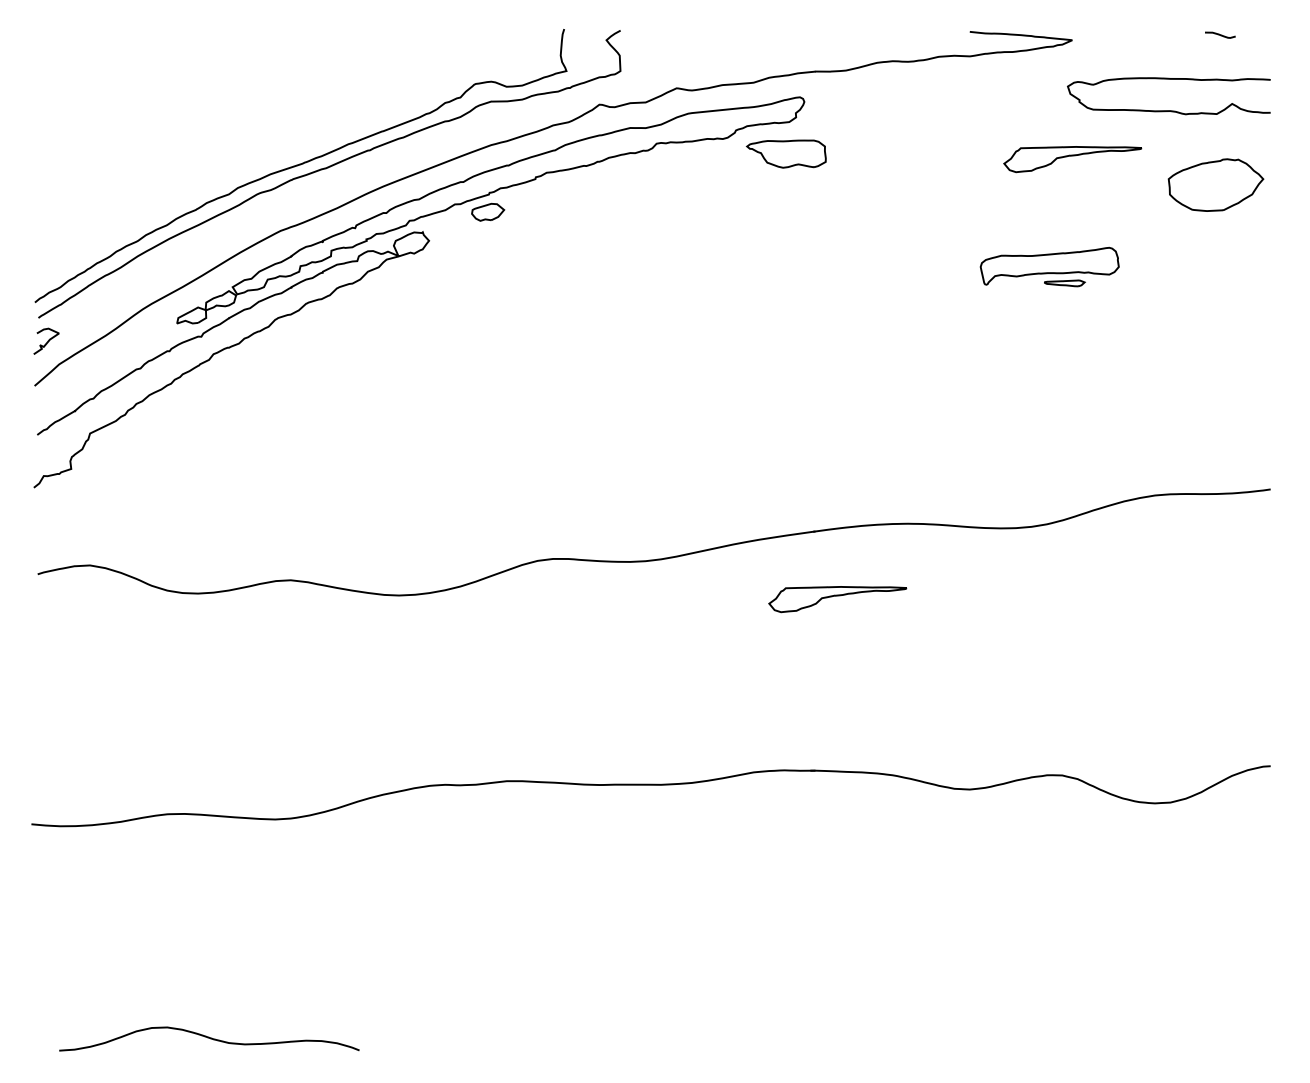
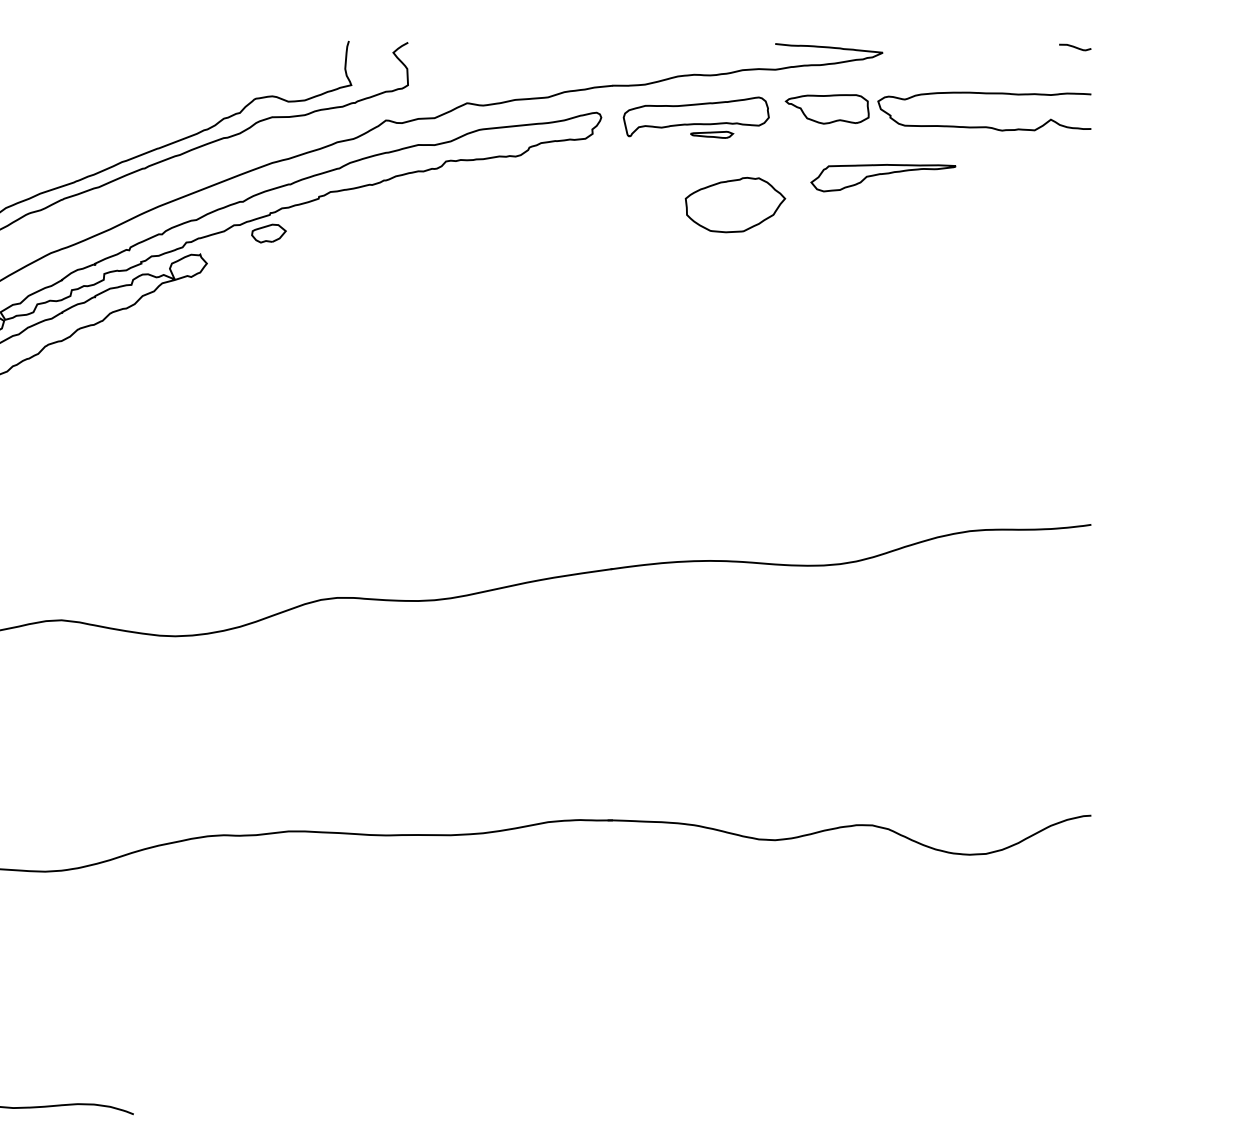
curve: (1220, 34) -> (1075, 46), moved
part: (785, 153) -> (826, 108), moved
part: (1215, 184) -> (734, 204), moved
part: (1049, 266) -> (696, 117), moved
part: (837, 599) -> (636, 640), removed

